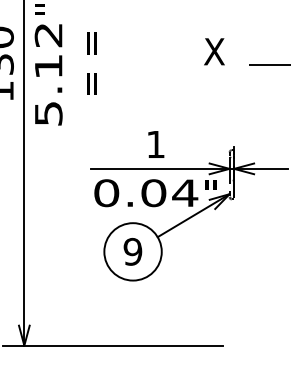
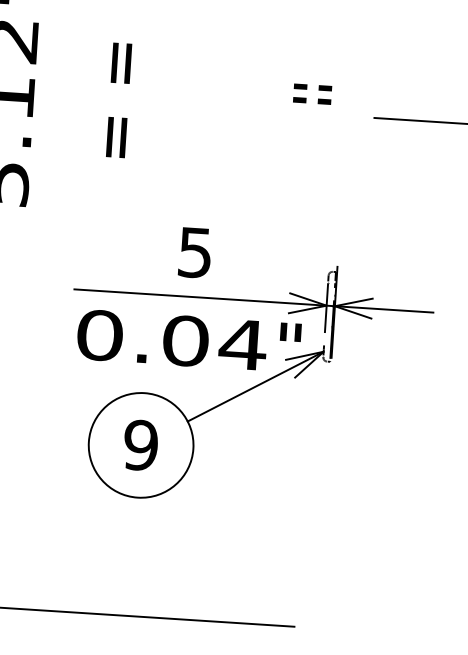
text: (214, 51) -> (312, 90), X -> = =
text: (91, 63) -> (118, 99), moved
text: (155, 144) -> (194, 252), 1 -> 5

